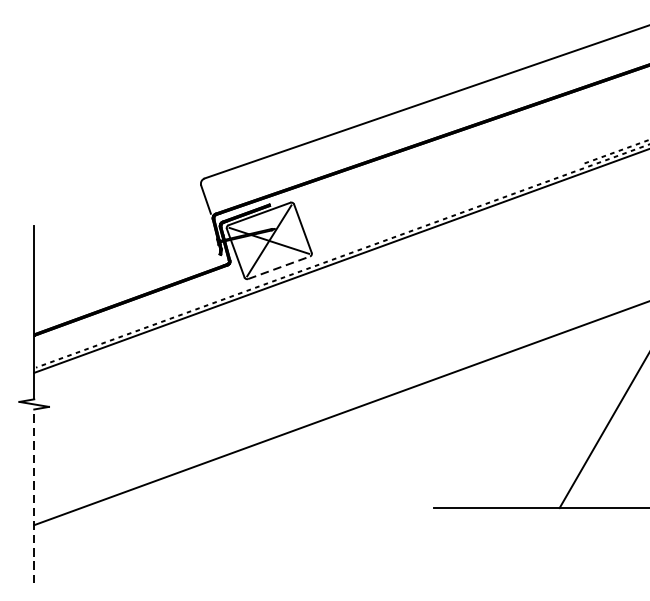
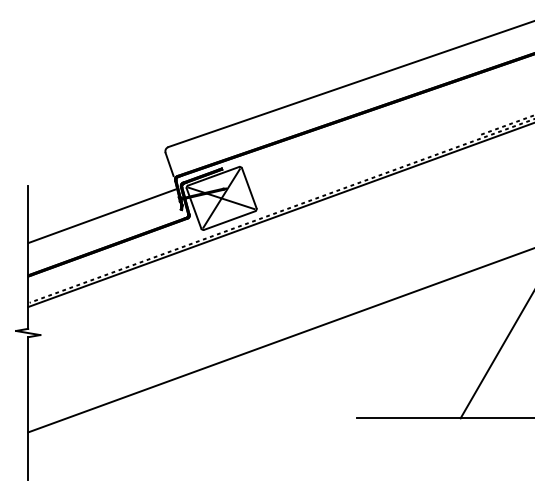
line: (123, 261) -> (101, 215), added
line: (280, 267) -> (230, 220), dashed -> solid
line: (34, 496) -> (28, 408), dashed -> solid

